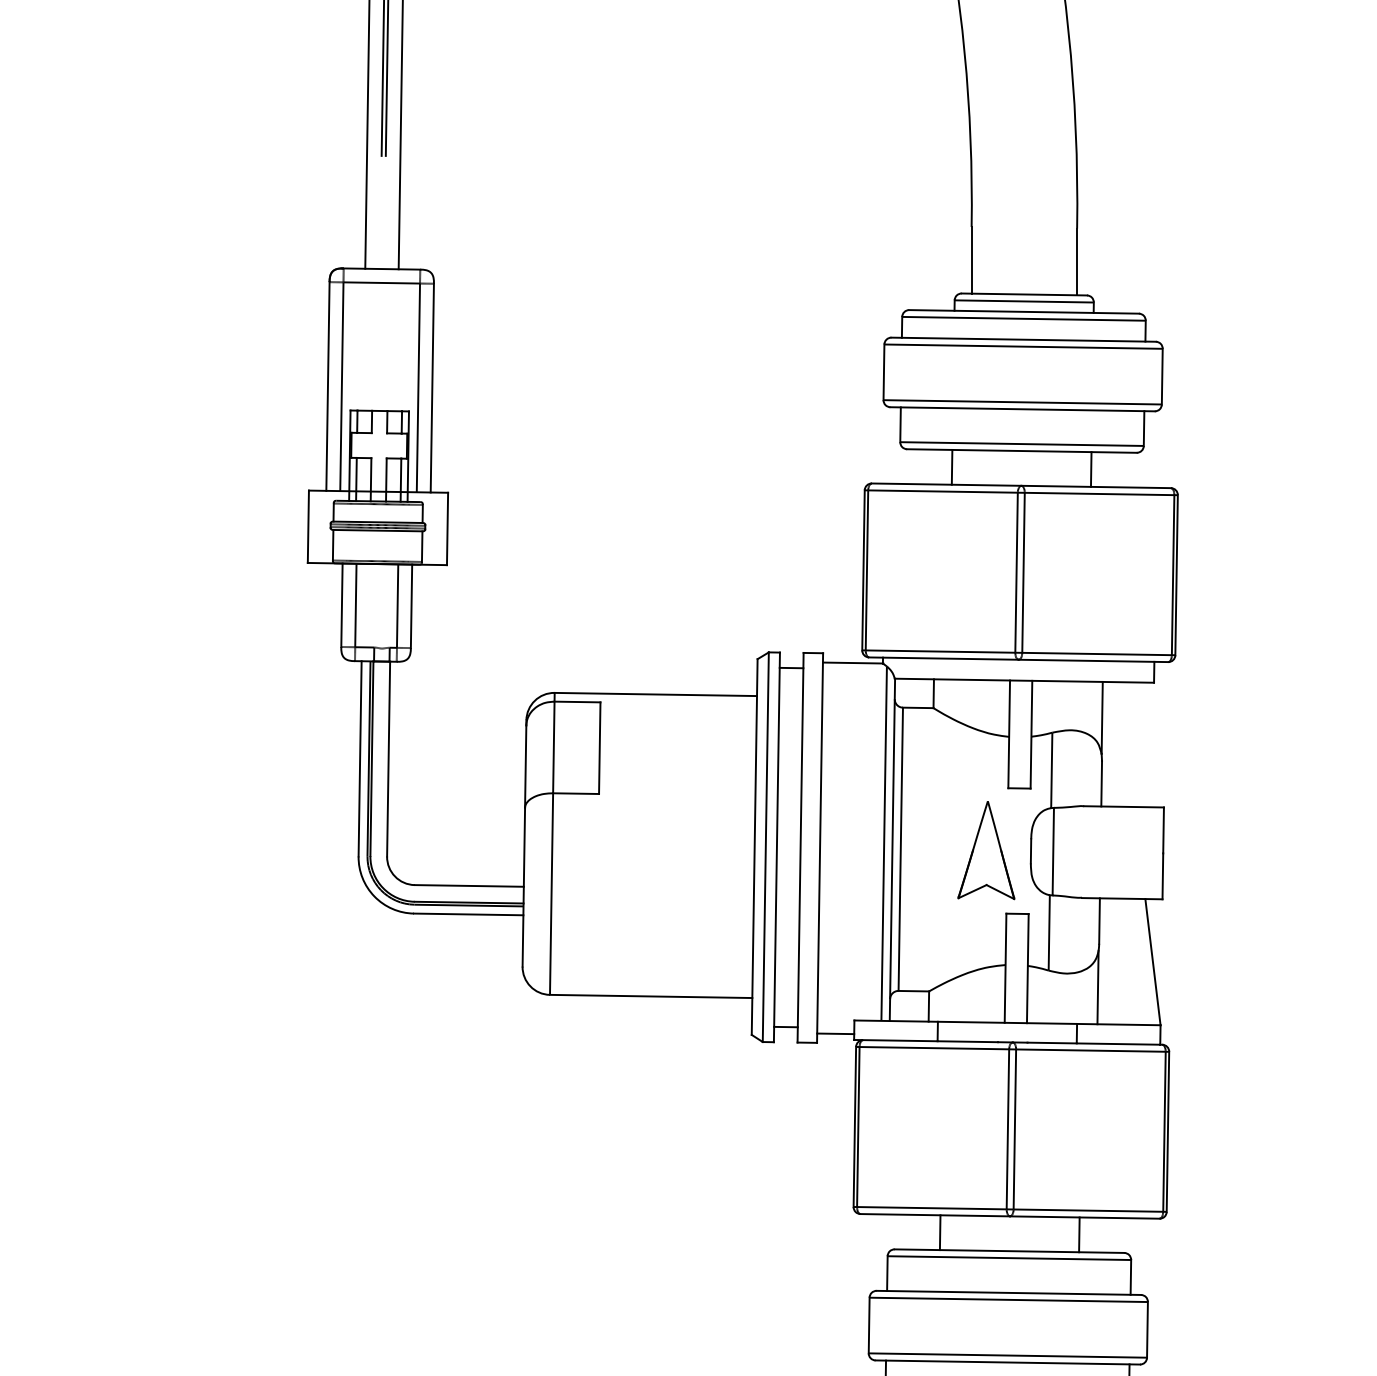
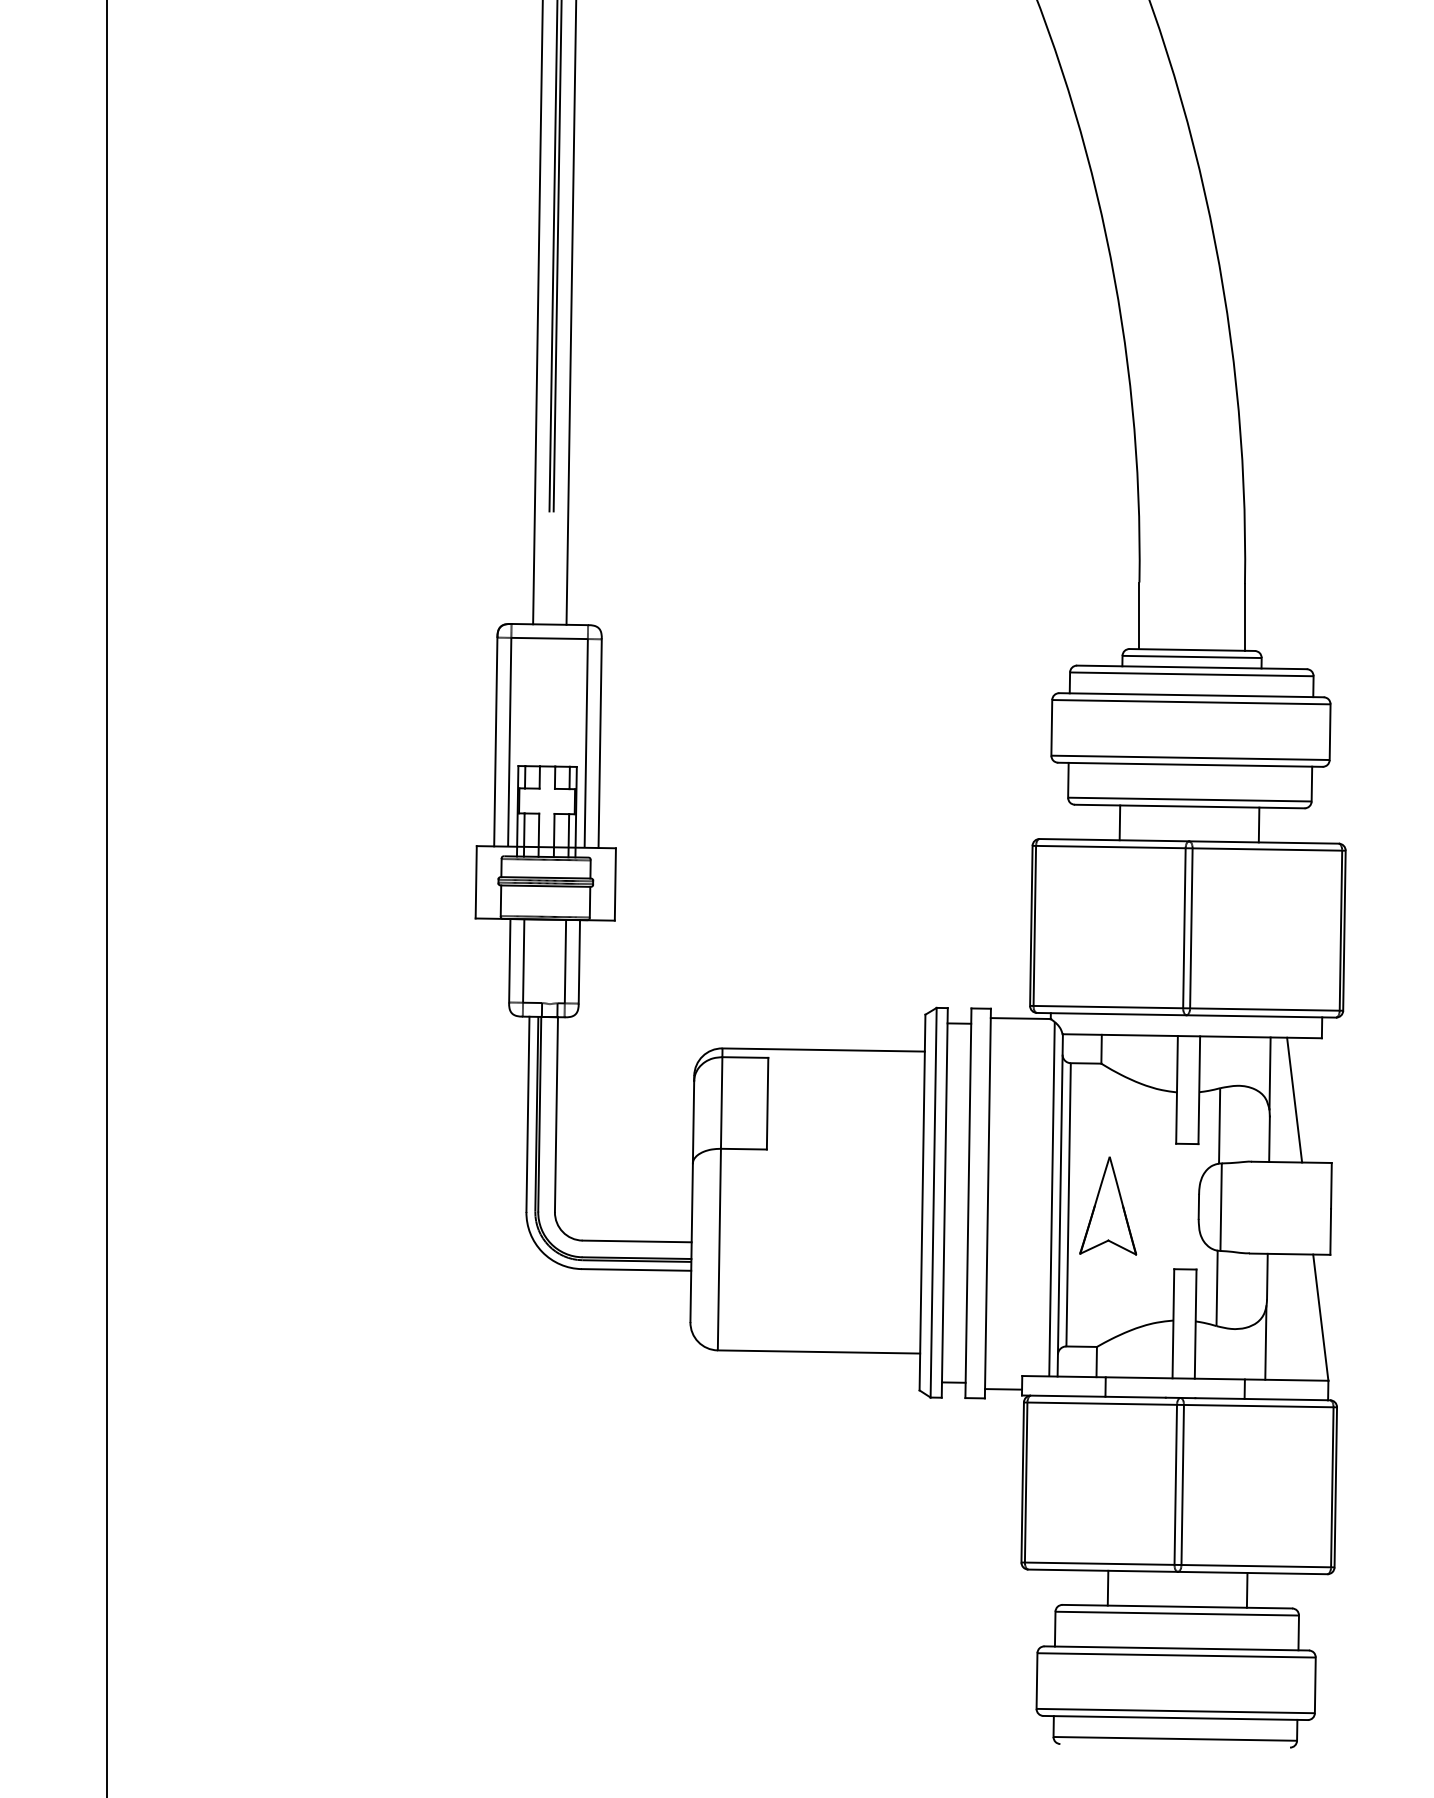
line: (1126, 743) -> (1294, 1099), added
part: (986, 849) -> (1108, 1205), moved

